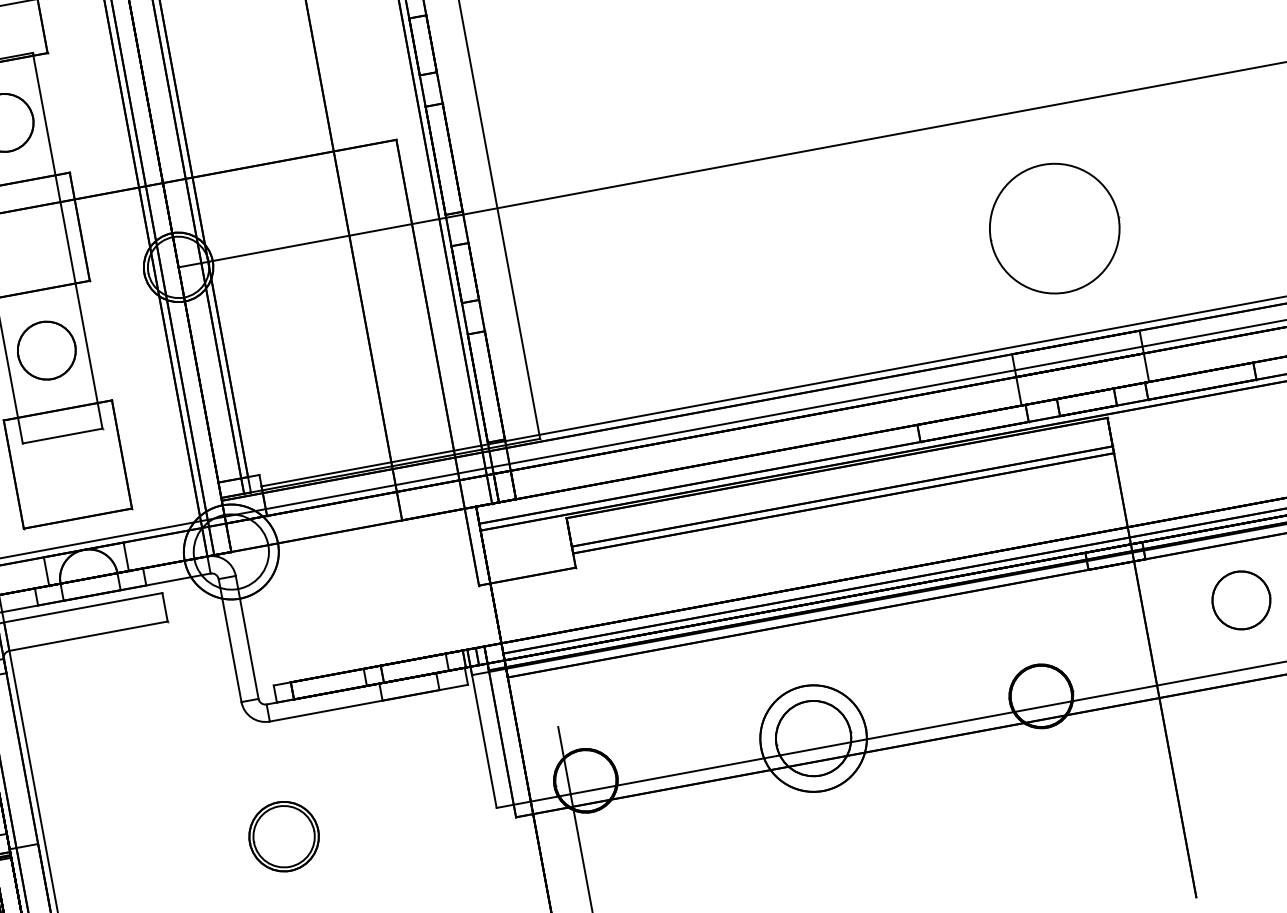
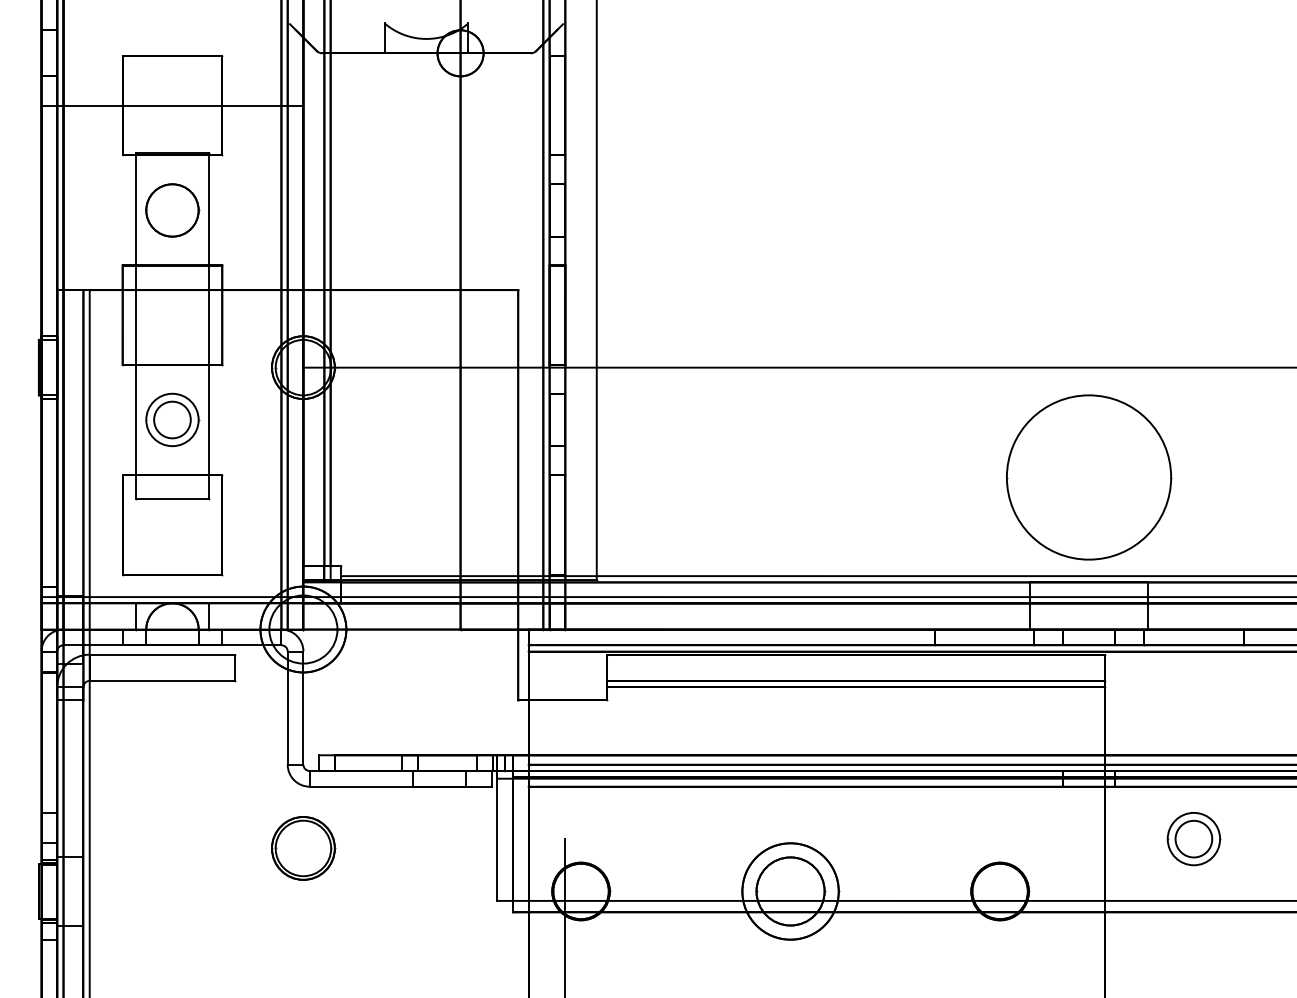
part: (1055, 228) -> (1089, 477), size x1.4
circle: (46, 350) -> (172, 419), size x0.7
circle: (1240, 599) -> (1193, 838), size x0.7
part: (284, 836) -> (303, 848), moved

